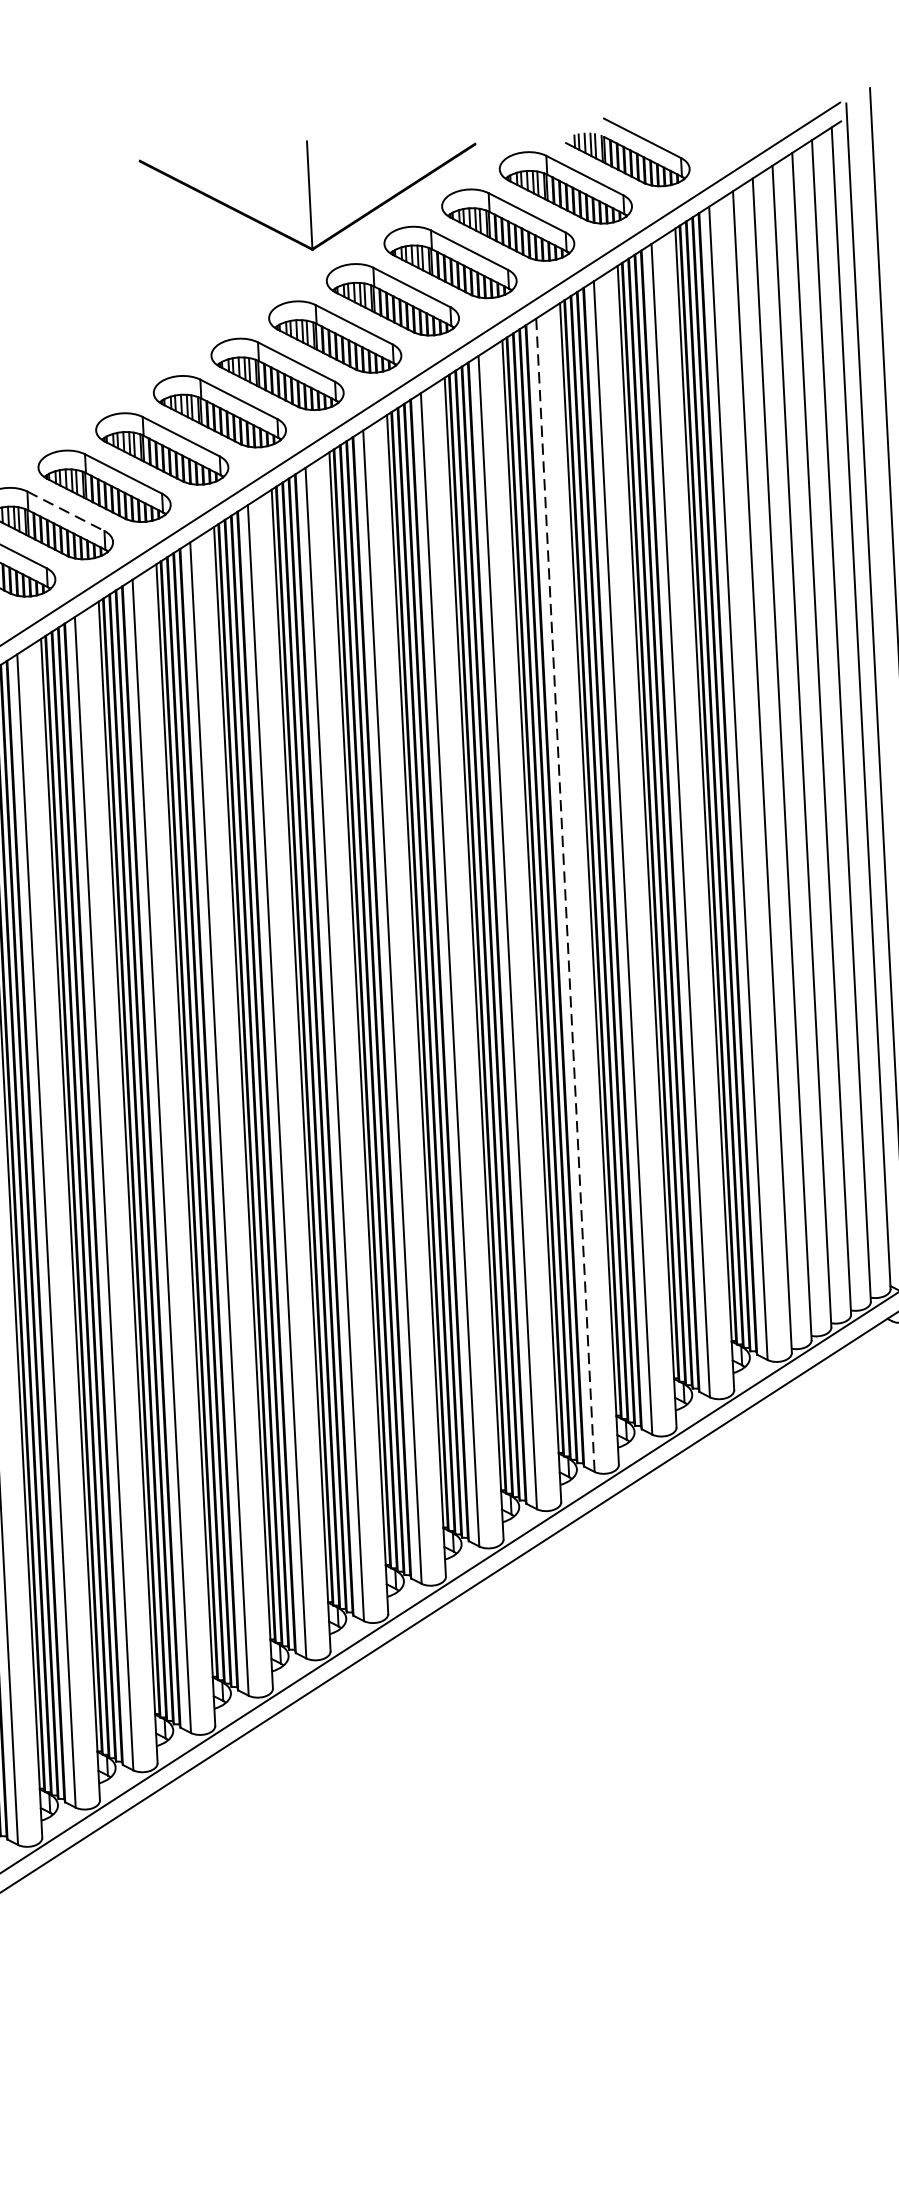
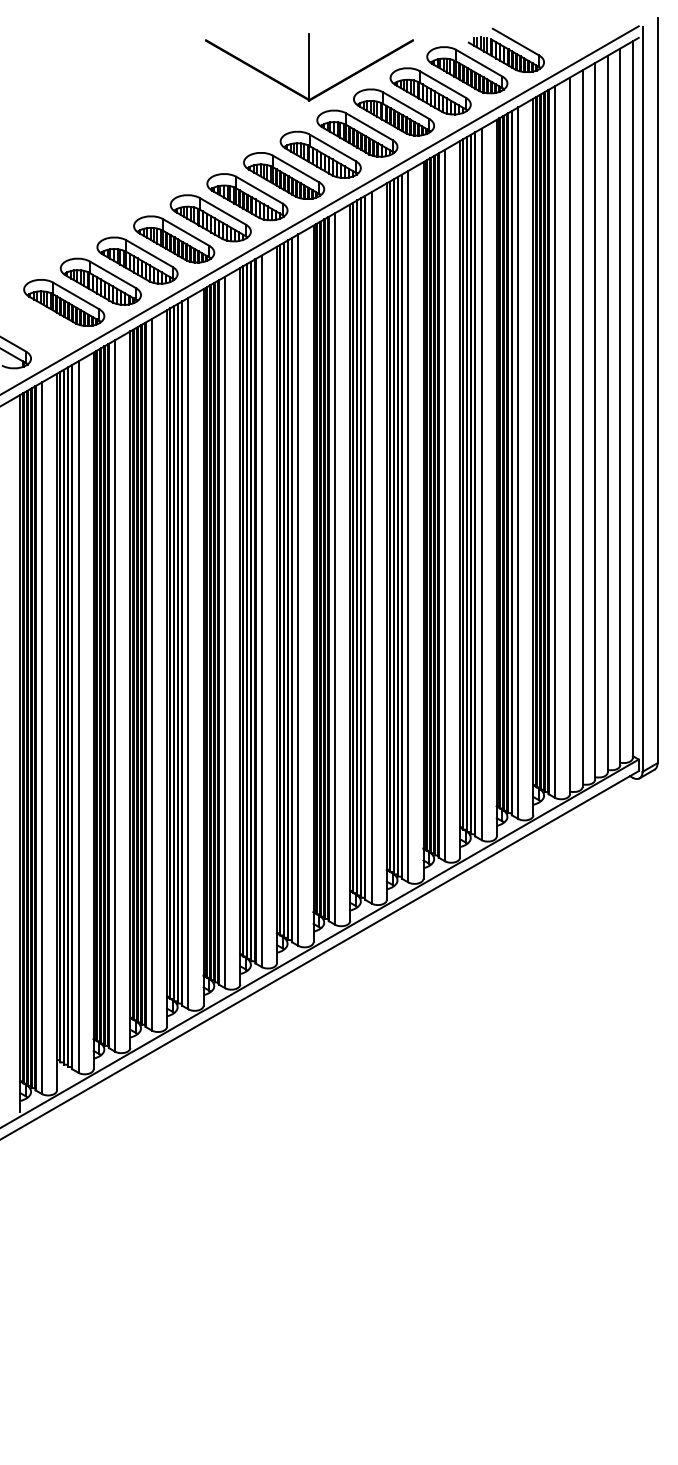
line: (65, 511) -> (149, 253), dashed -> solid
line: (564, 895) -> (444, 505), dashed -> solid

